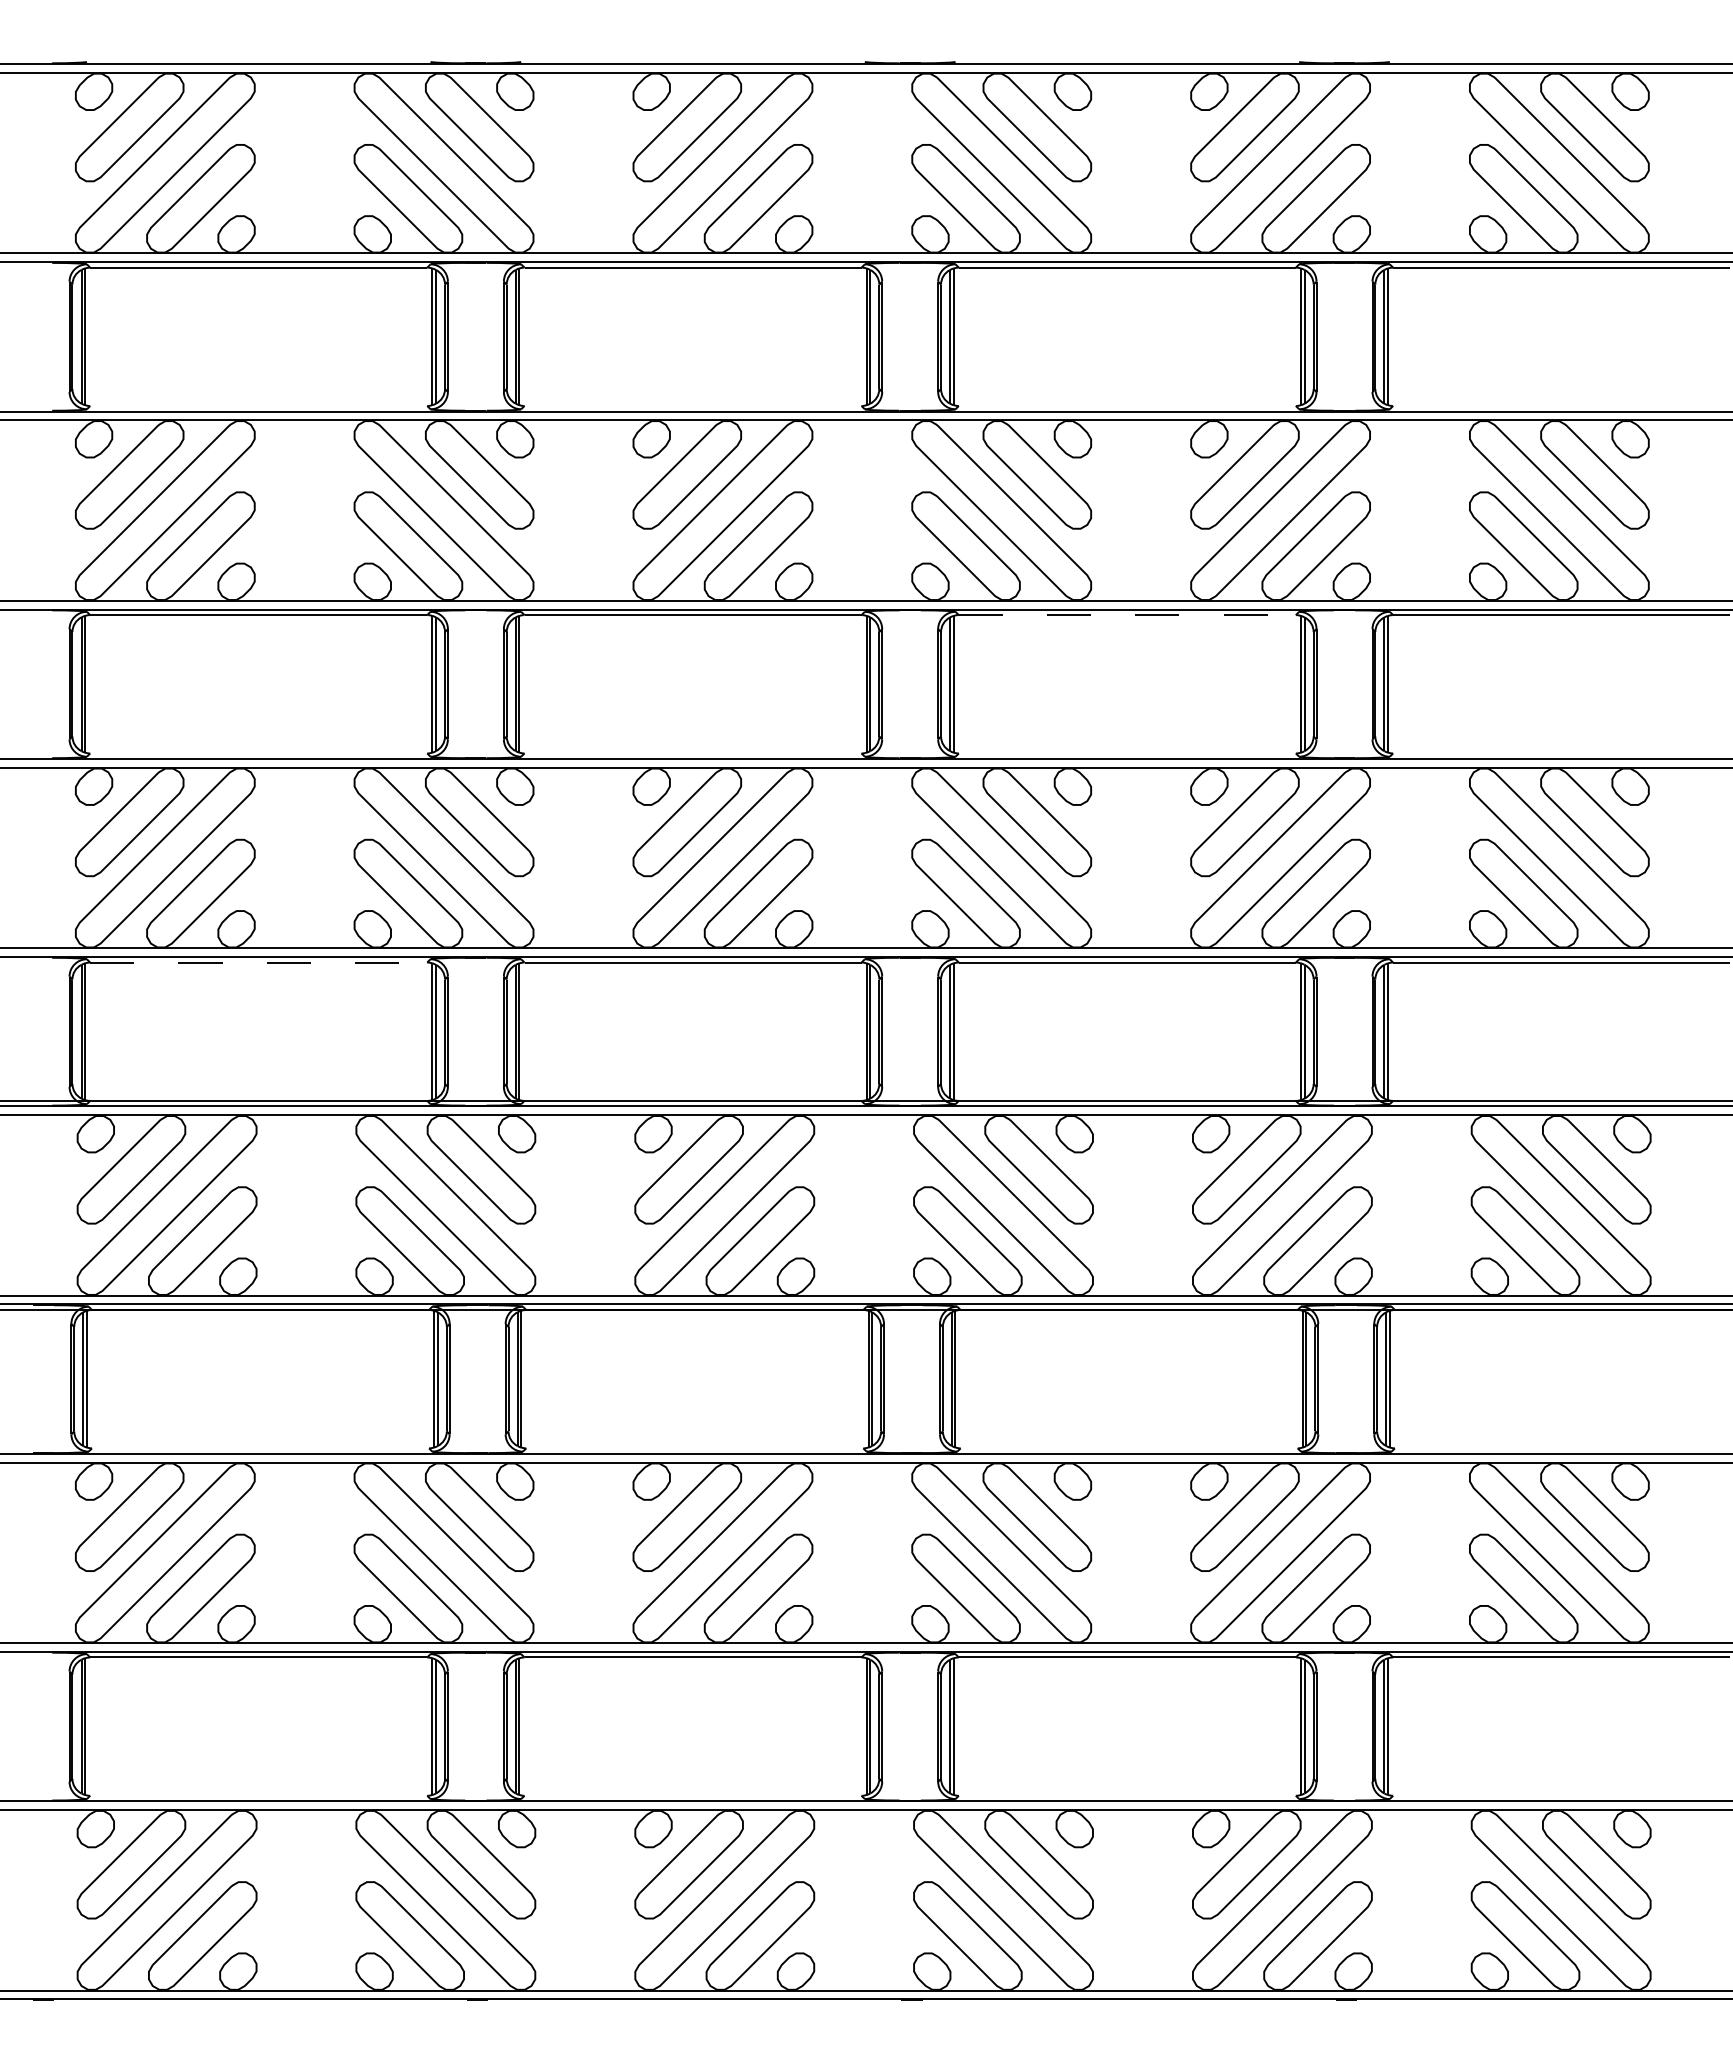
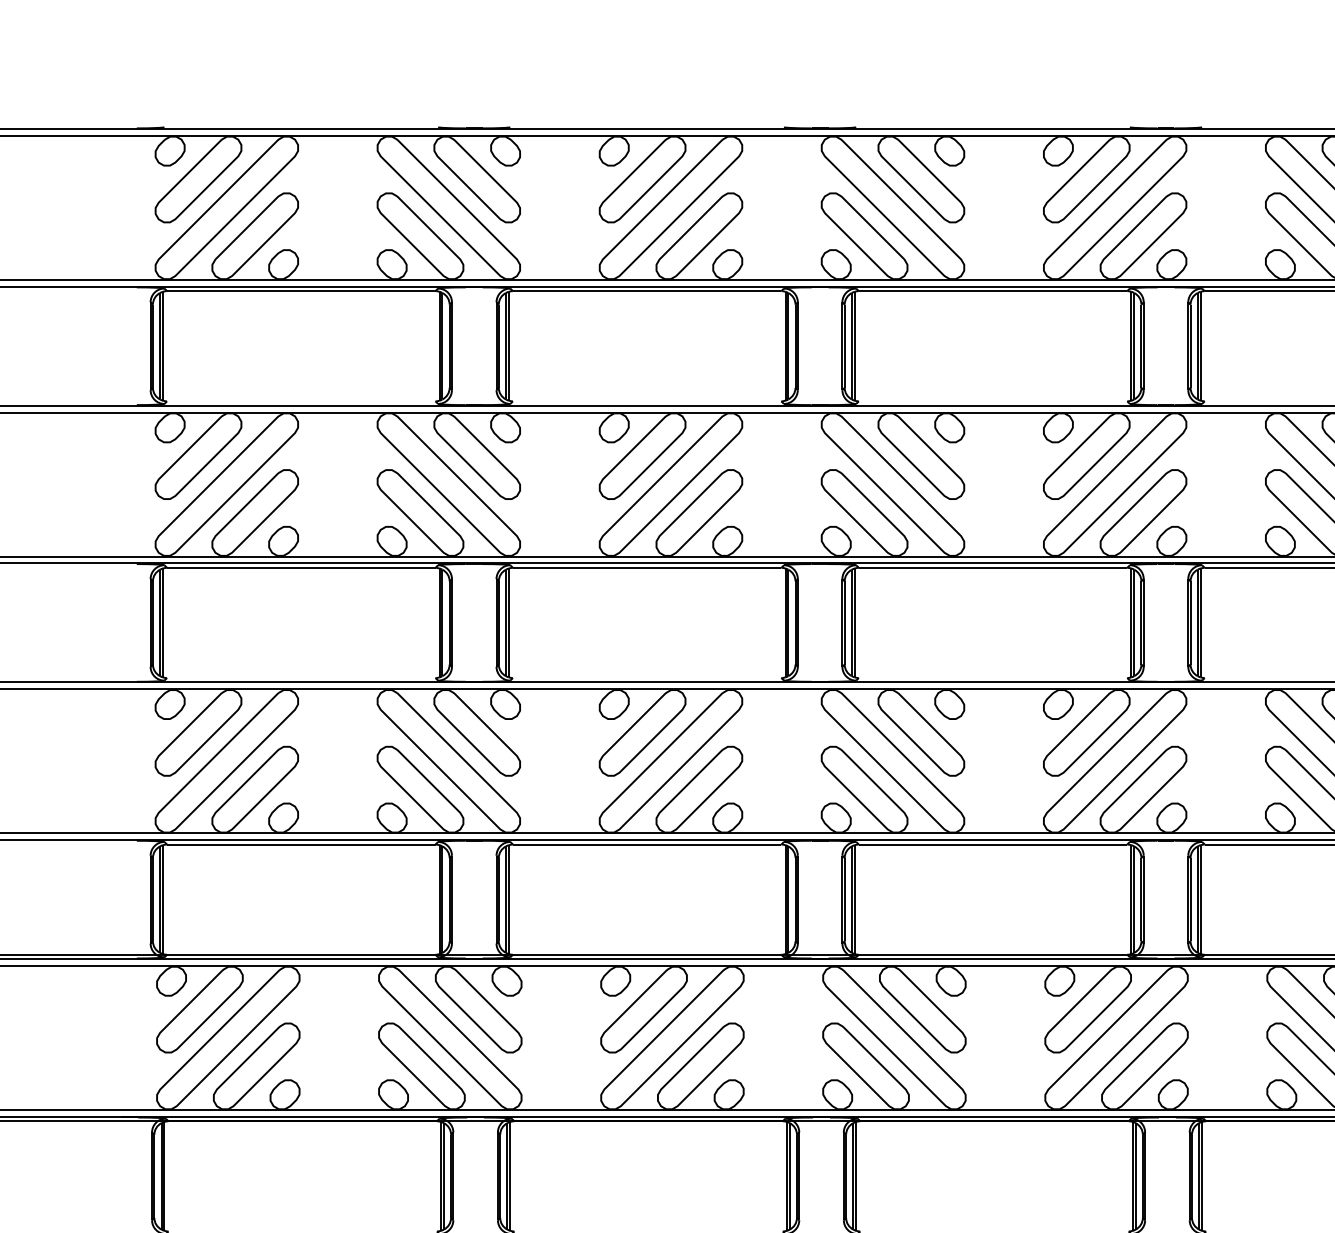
line: (1127, 615) -> (993, 568), dashed -> solid
line: (258, 962) -> (301, 844), dashed -> solid

